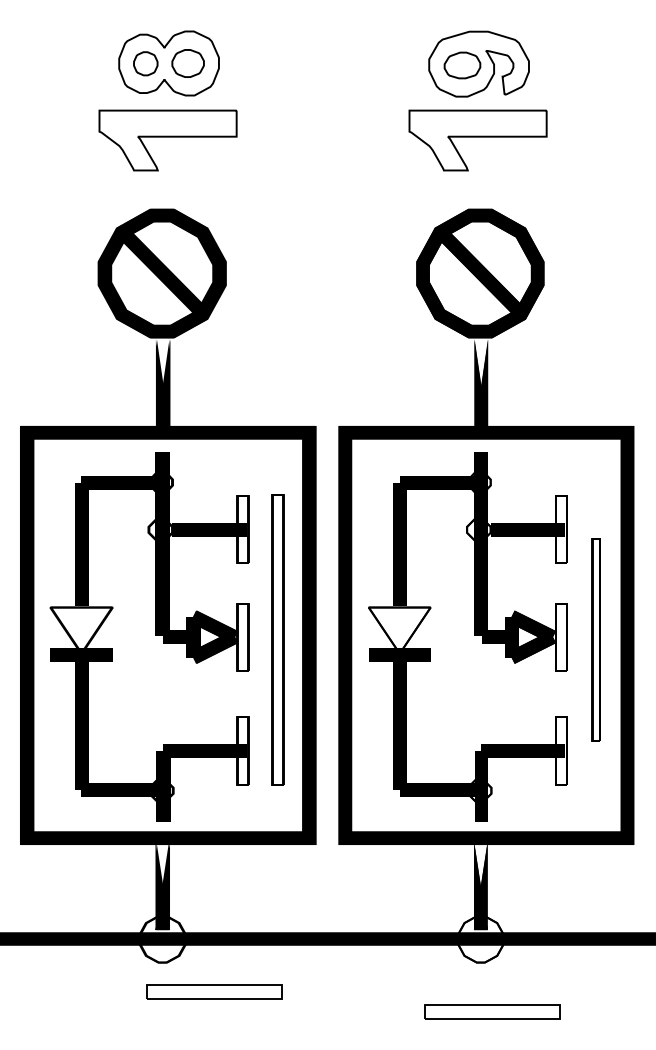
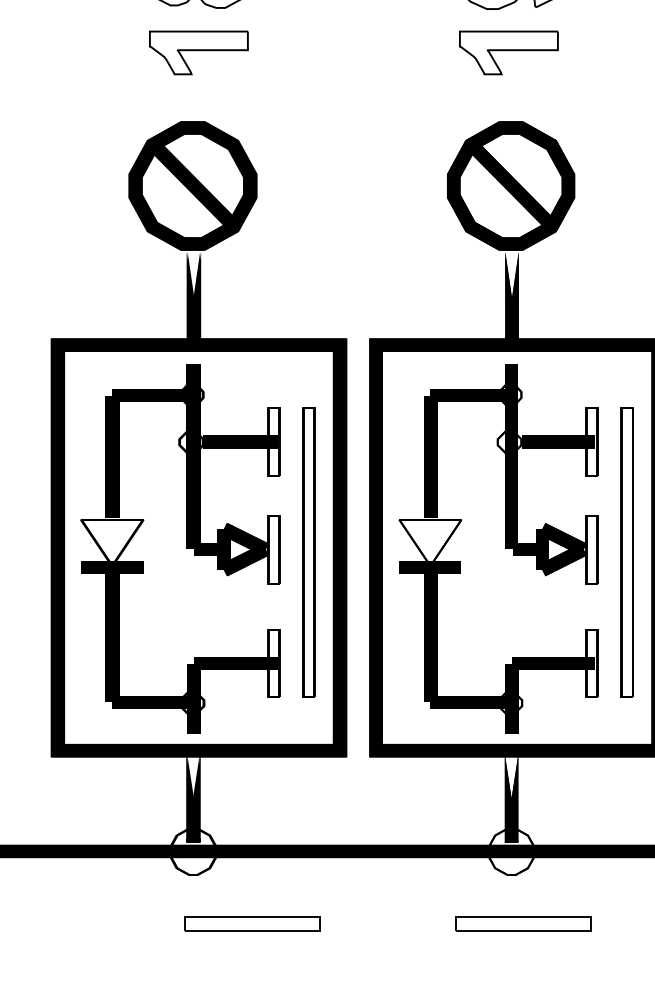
part: (168, 140) -> (199, 52), size x0.71
part: (478, 140) -> (509, 52), size x0.71
part: (596, 639) -> (627, 551), size x1.43
part: (214, 991) -> (253, 923), moved

